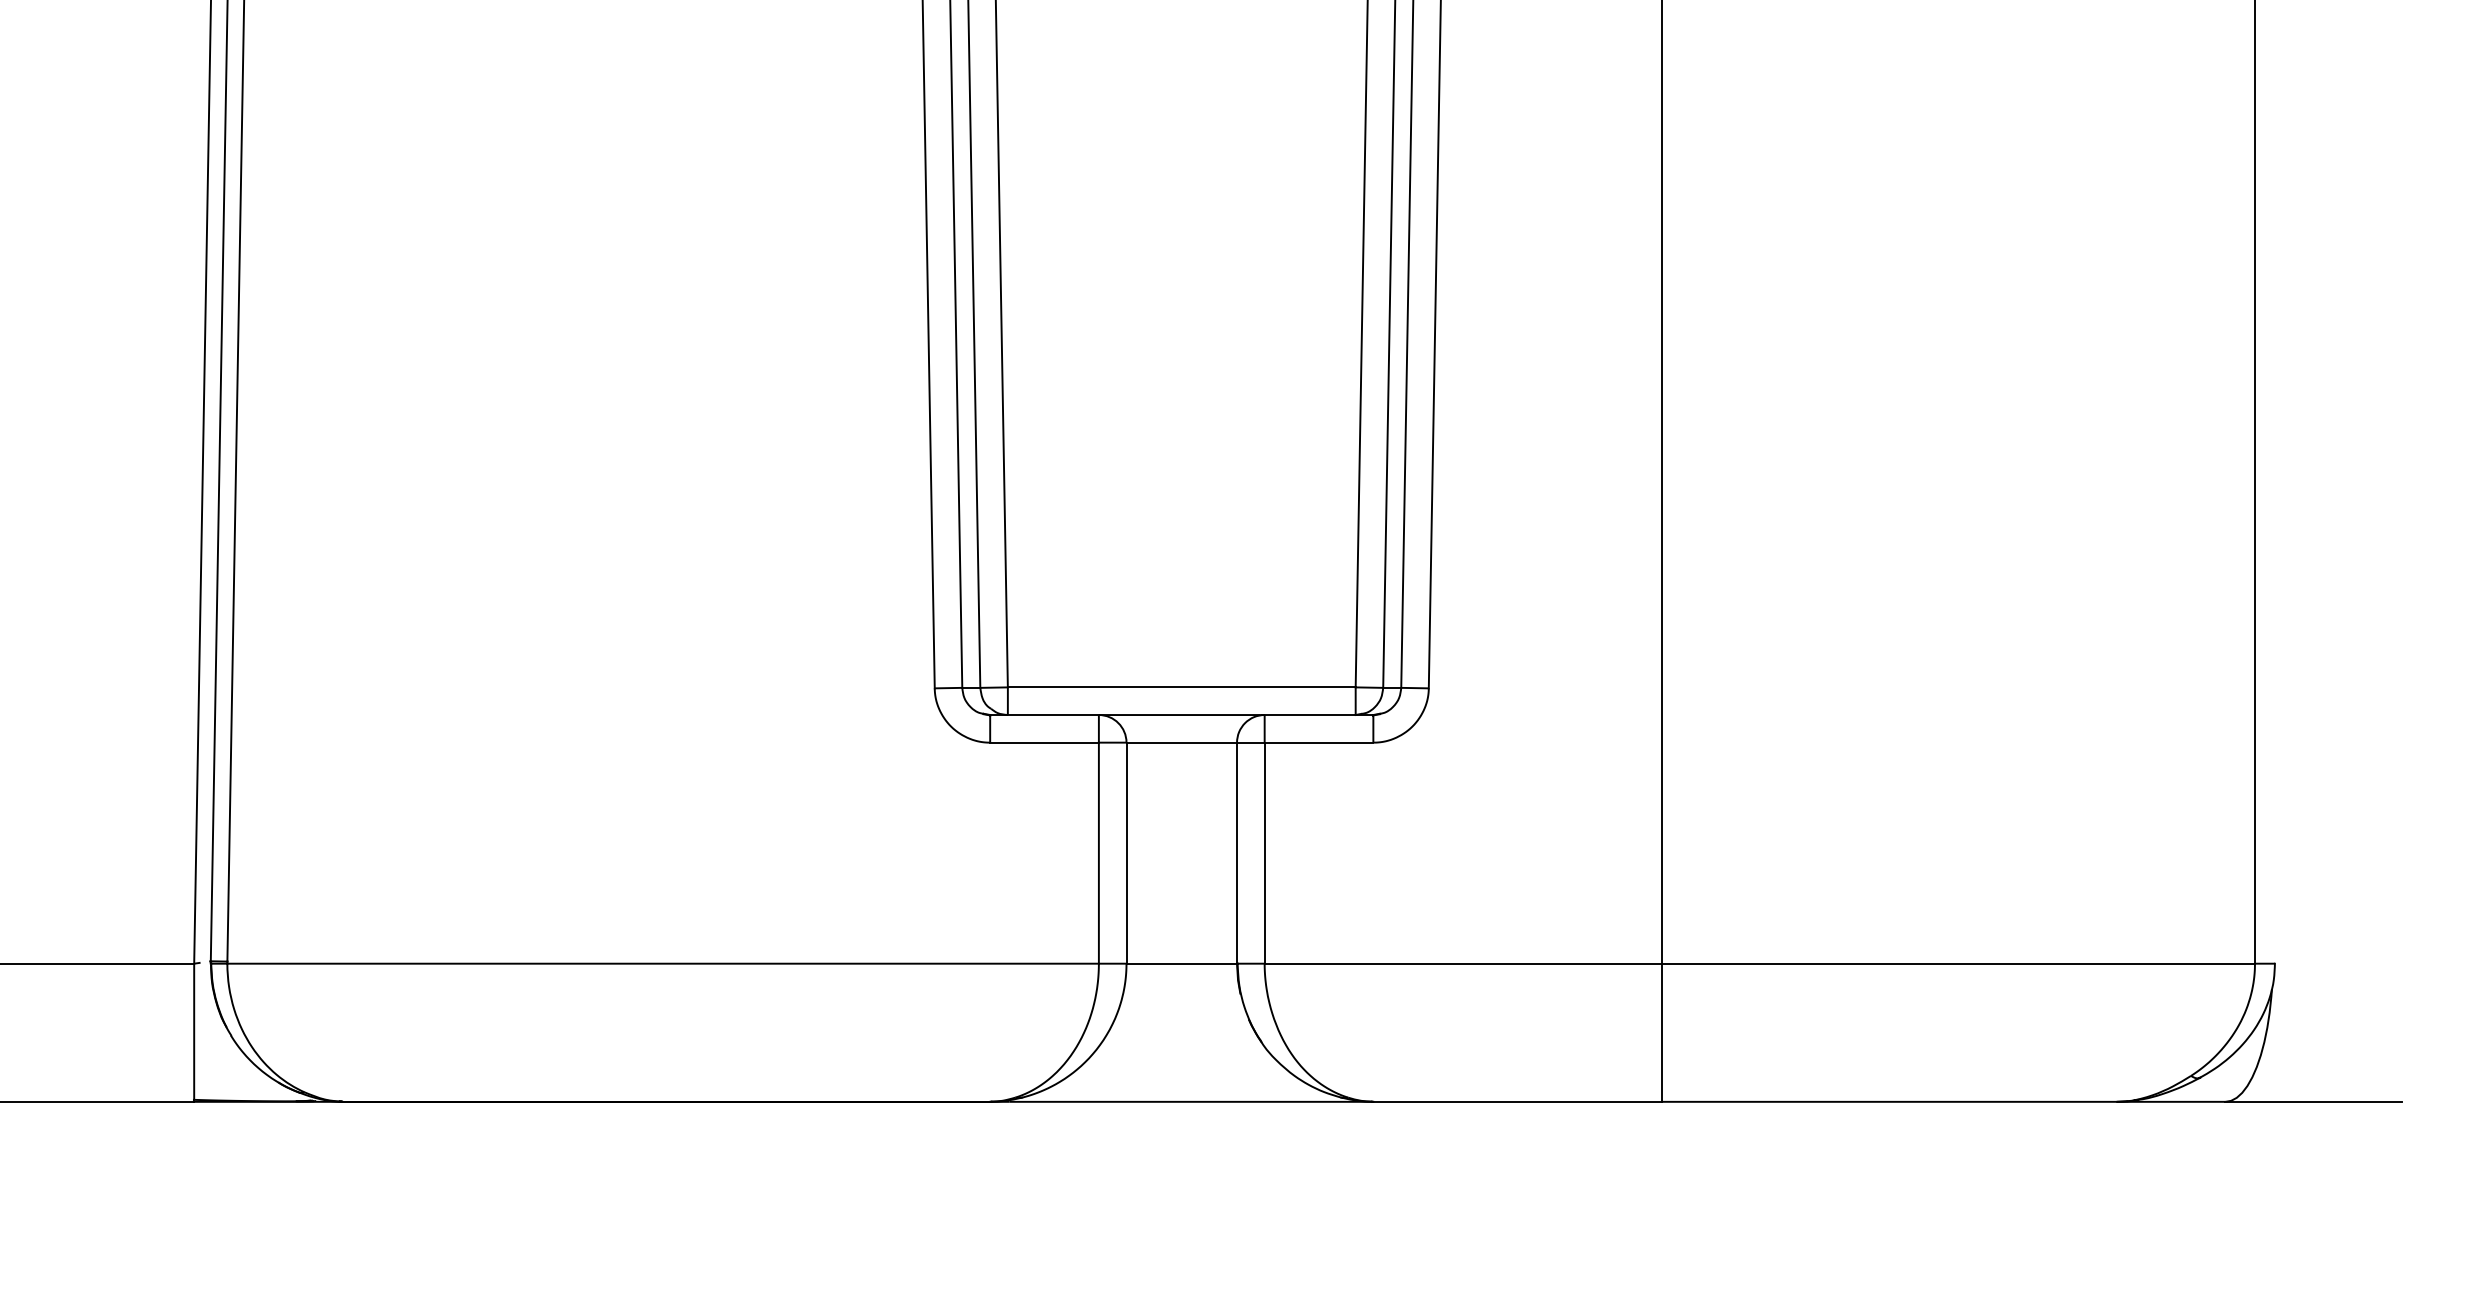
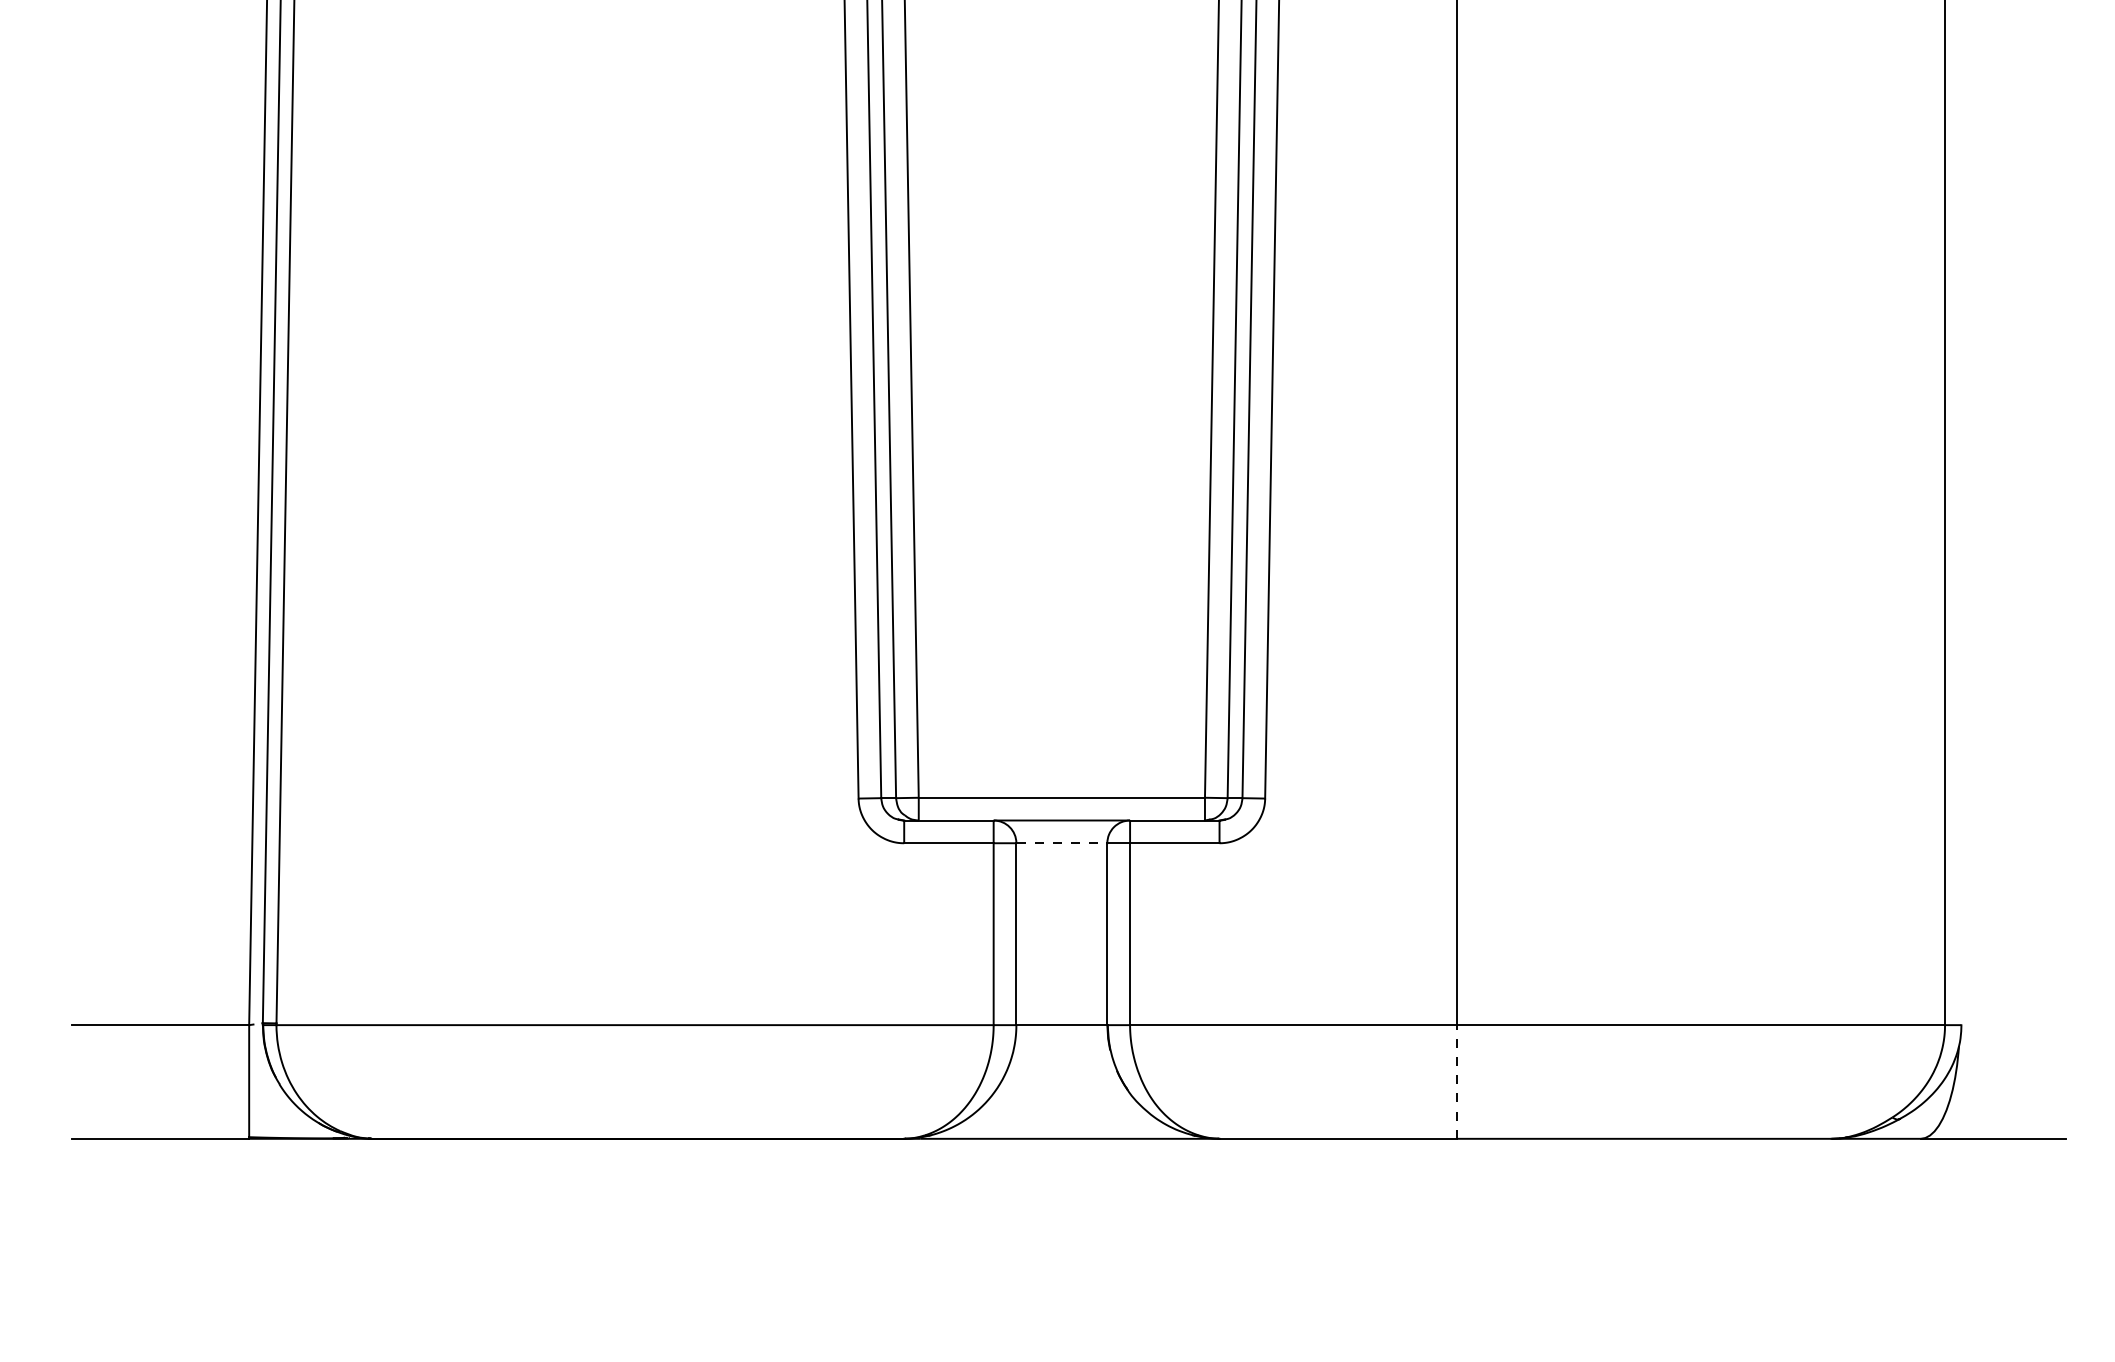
line: (1182, 742) -> (1062, 843), solid -> dashed
line: (1661, 1032) -> (1456, 1081), solid -> dashed

